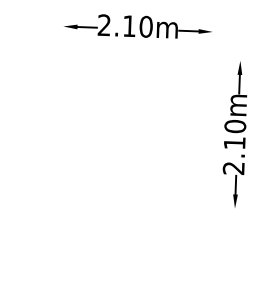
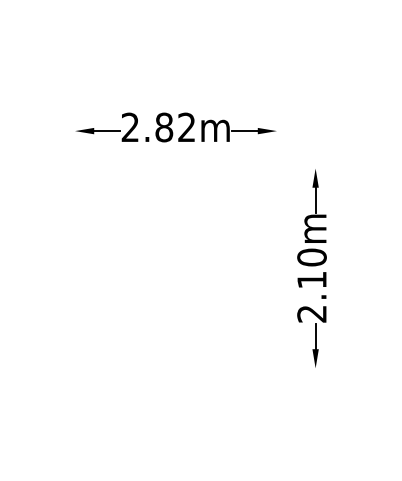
text: (137, 26) -> (175, 127), 2.10m -> 2.82m

